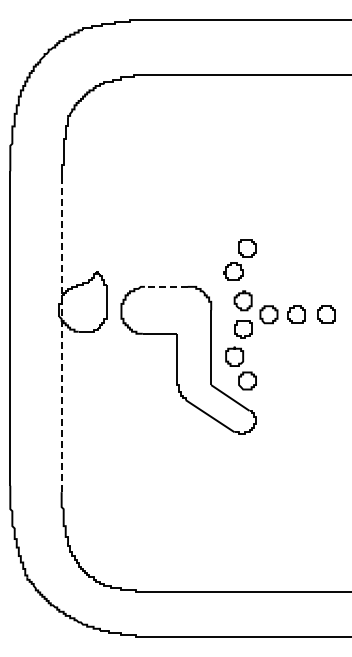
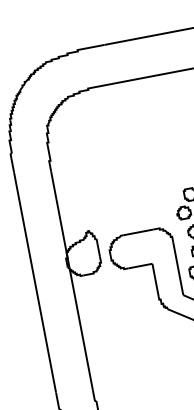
line: (165, 286) -> (138, 232), dashed -> solid
line: (61, 335) -> (71, 280), dashed -> solid

